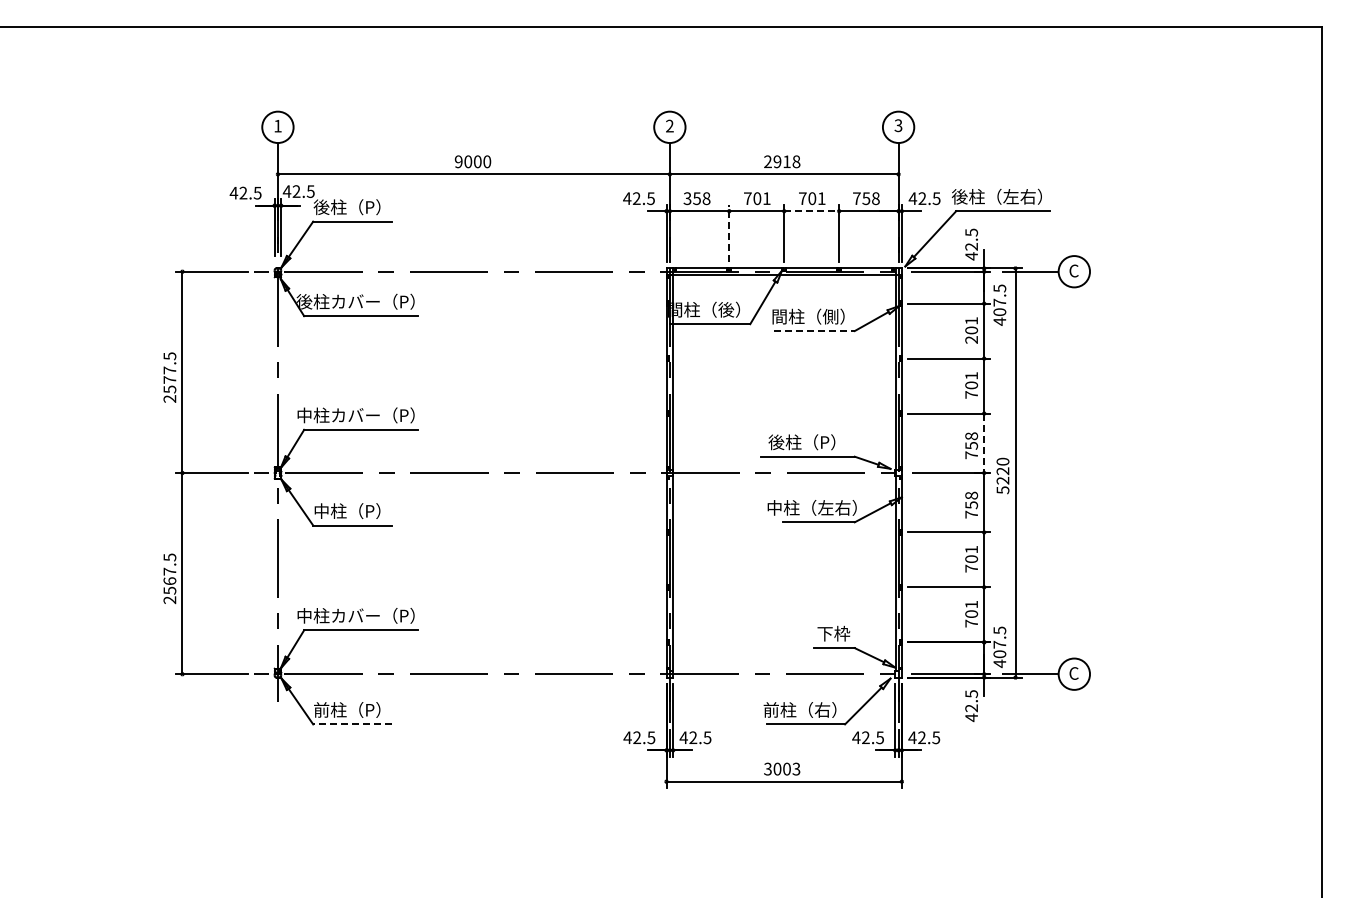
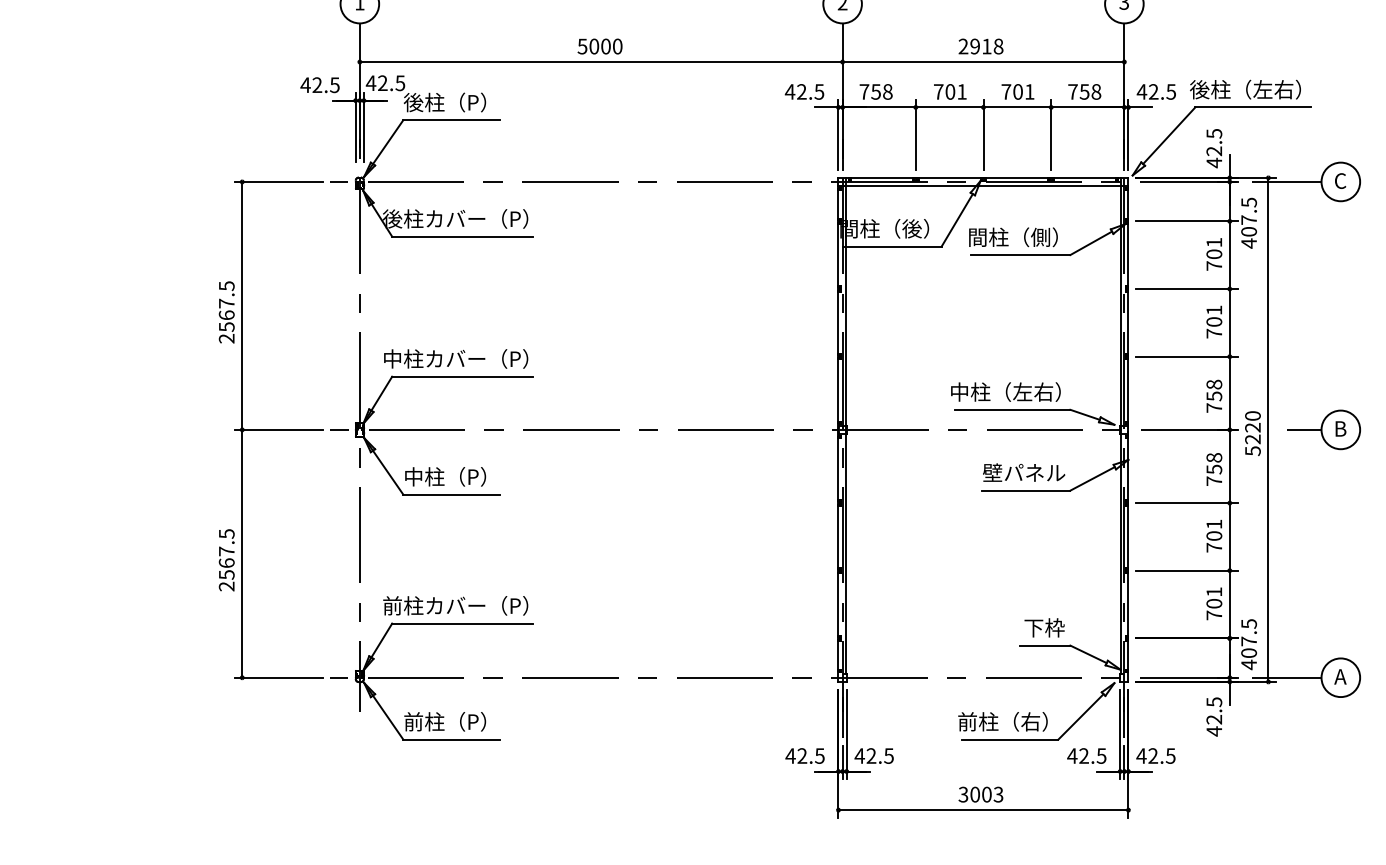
text: (458, 161) -> (582, 46), 9000 -> 5000
text: (687, 198) -> (864, 91), 358 -> 758
line: (812, 211) -> (1018, 107), dashed -> solid
line: (729, 233) -> (916, 134), dashed -> solid
line: (815, 331) -> (1022, 255), dashed -> solid
text: (971, 339) -> (1214, 265), 201 -> 701
text: (169, 379) -> (226, 314), 2577.5 -> 2567.5
text: (802, 442) -> (1006, 392), 後柱（P） -> 中柱（左右）
line: (984, 443) -> (1230, 393), dashed -> solid
part: (1060, 472) -> (1323, 429), added
text: (811, 507) -> (1017, 472), 中柱（左右） -> 壁パネル
text: (304, 615) -> (392, 605), 中柱カバー（P） -> 前柱カバー（P）
text: (1073, 673) -> (1339, 676), C -> A
line: (351, 724) -> (450, 739), dashed -> solid

